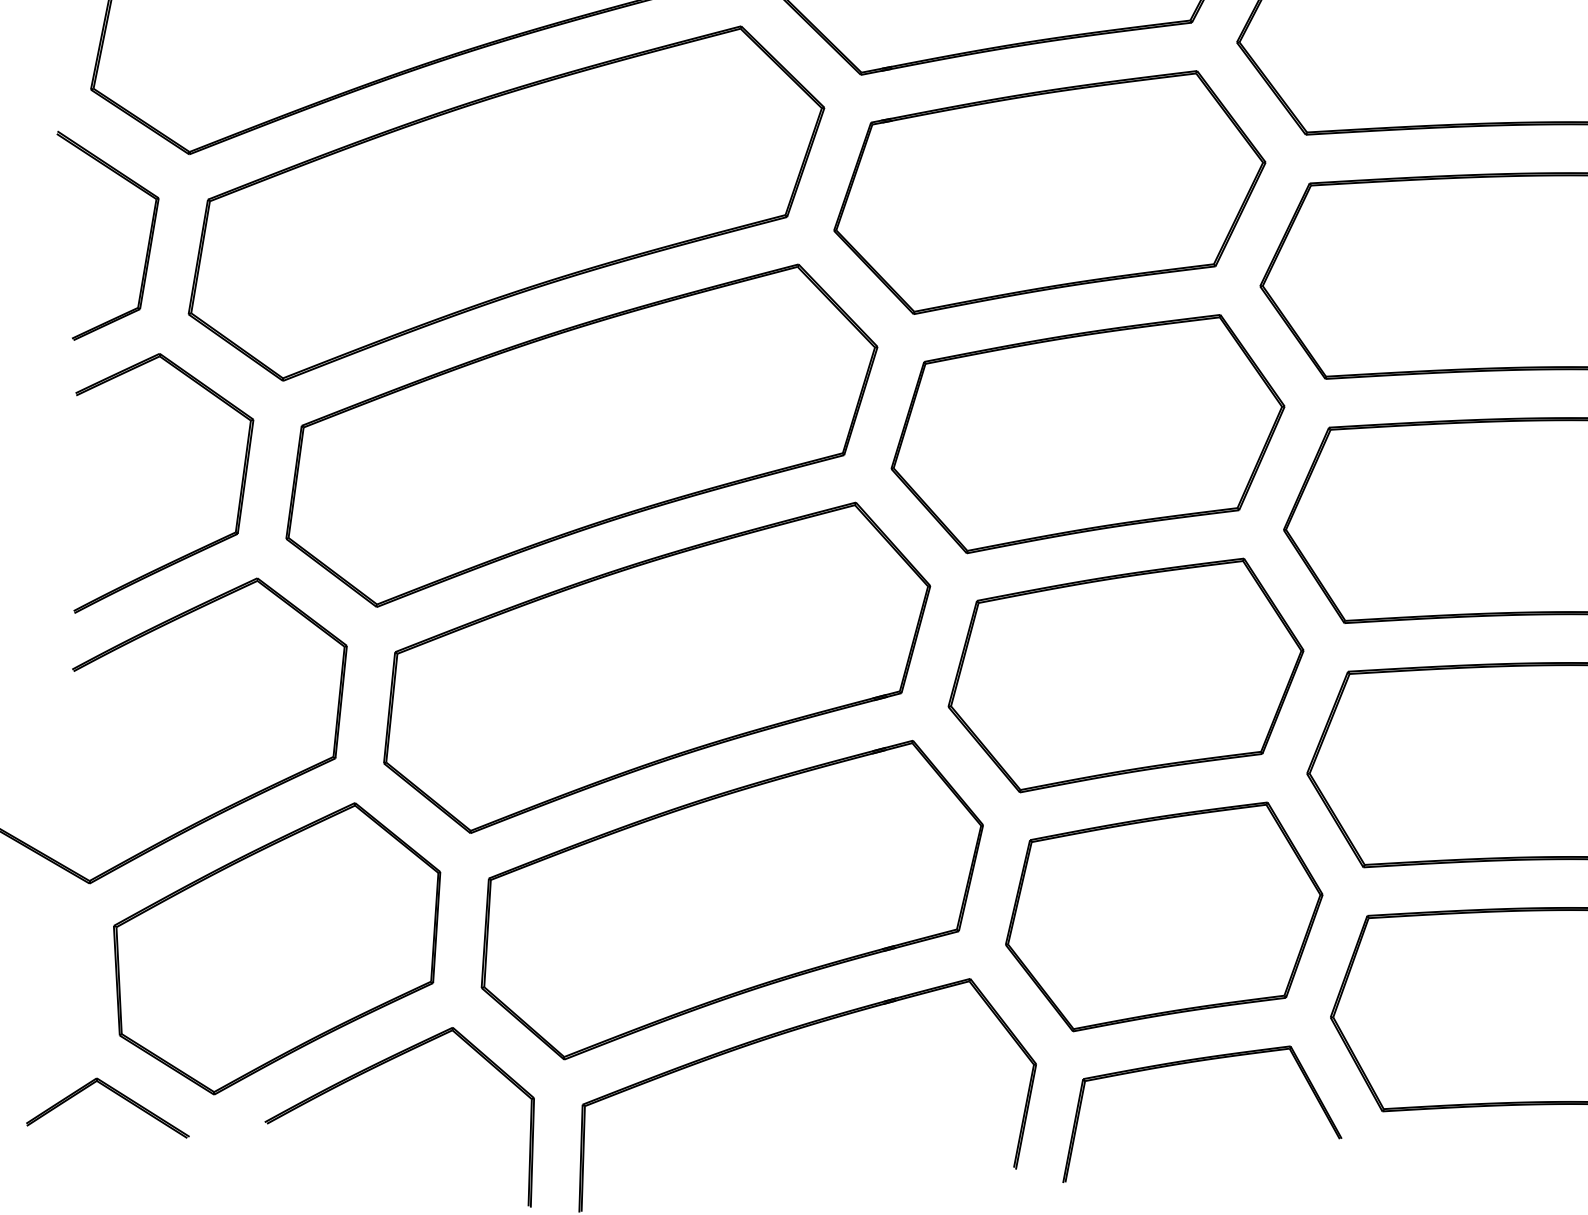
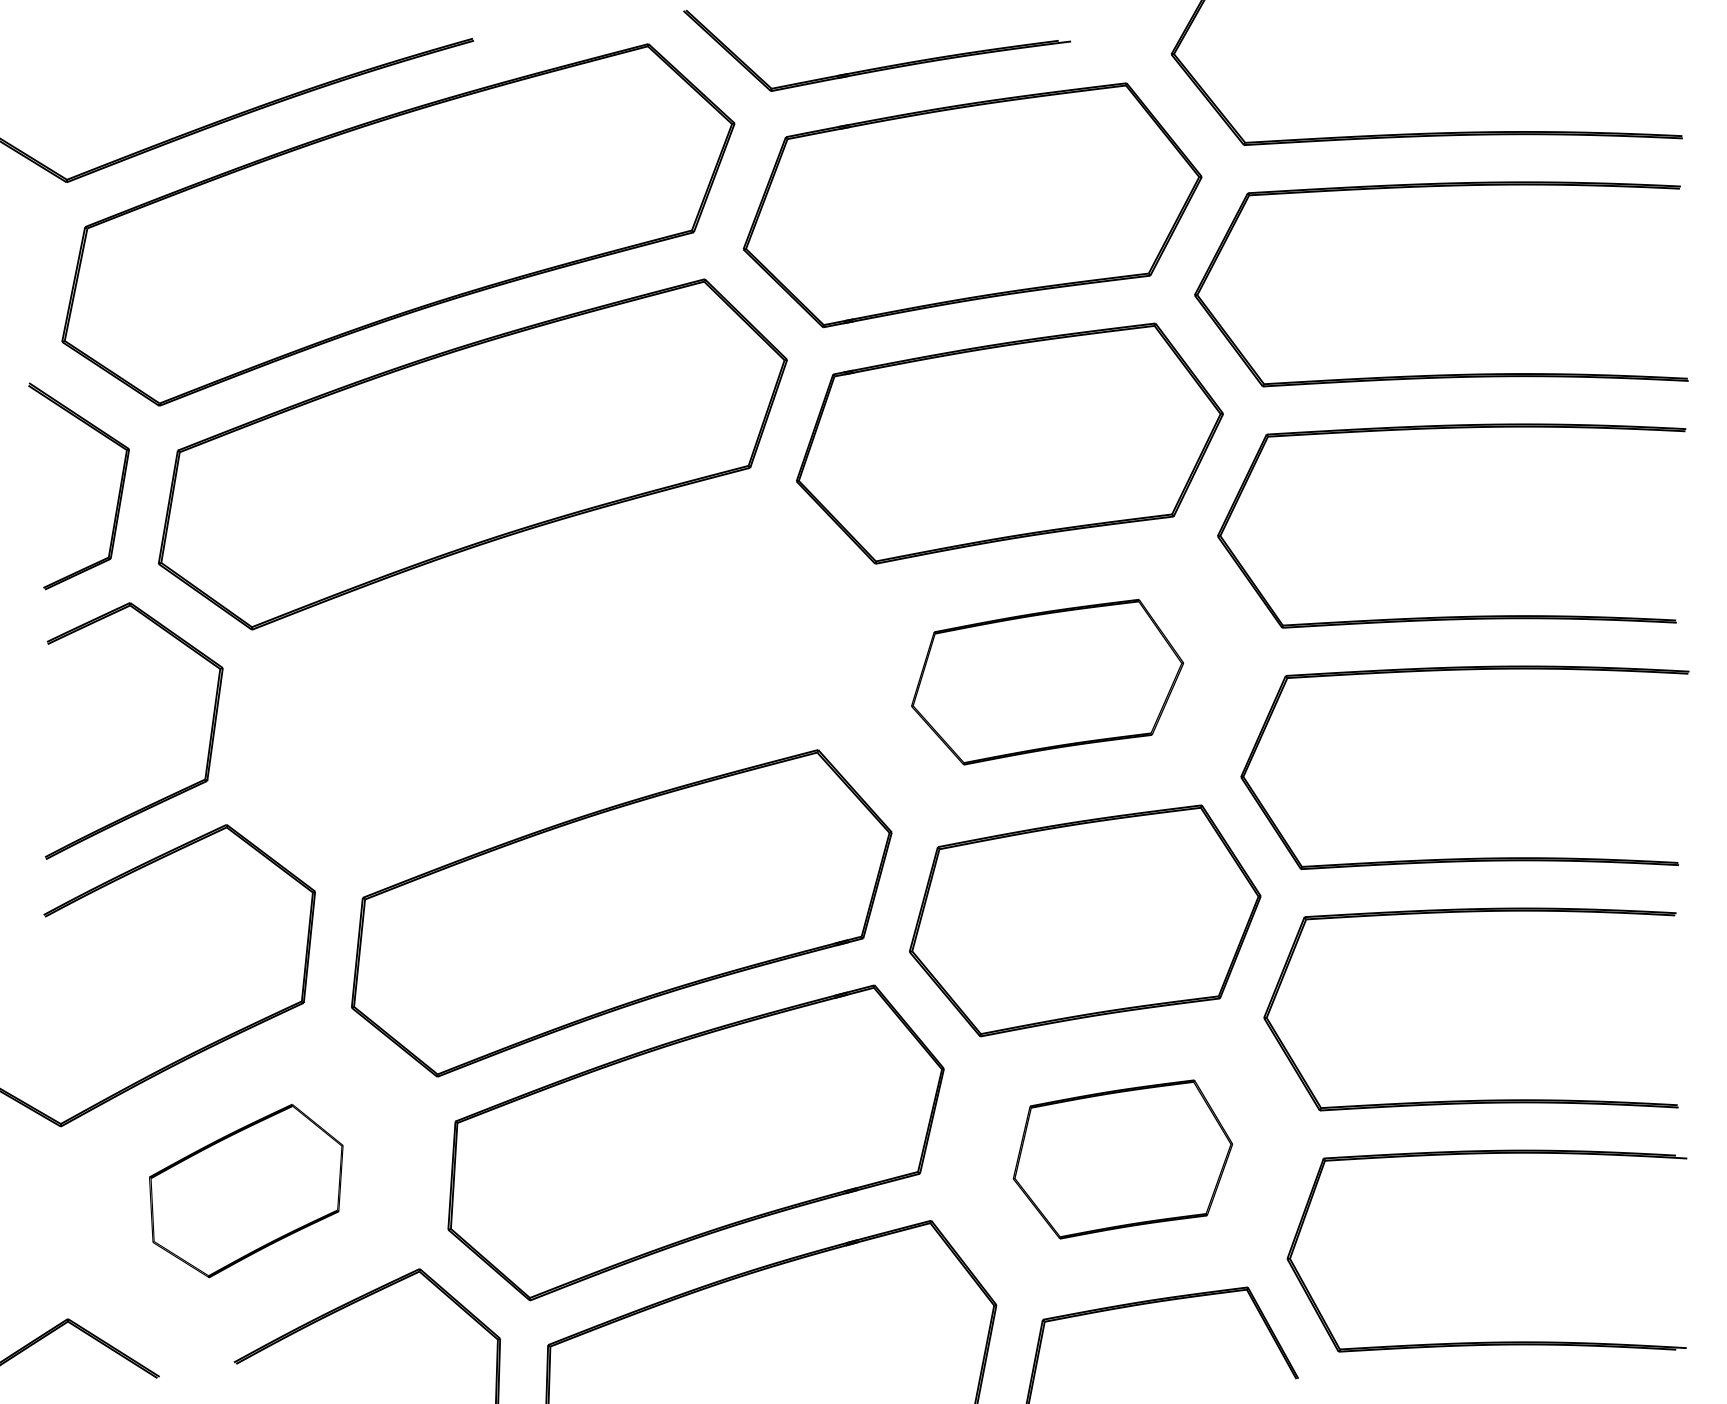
part: (1087, 433) -> (1047, 681), size x0.7
part: (581, 435) -> (547, 683), removed
part: (1163, 916) -> (1122, 1159), size x0.7
part: (277, 948) -> (246, 1190), size x0.6

